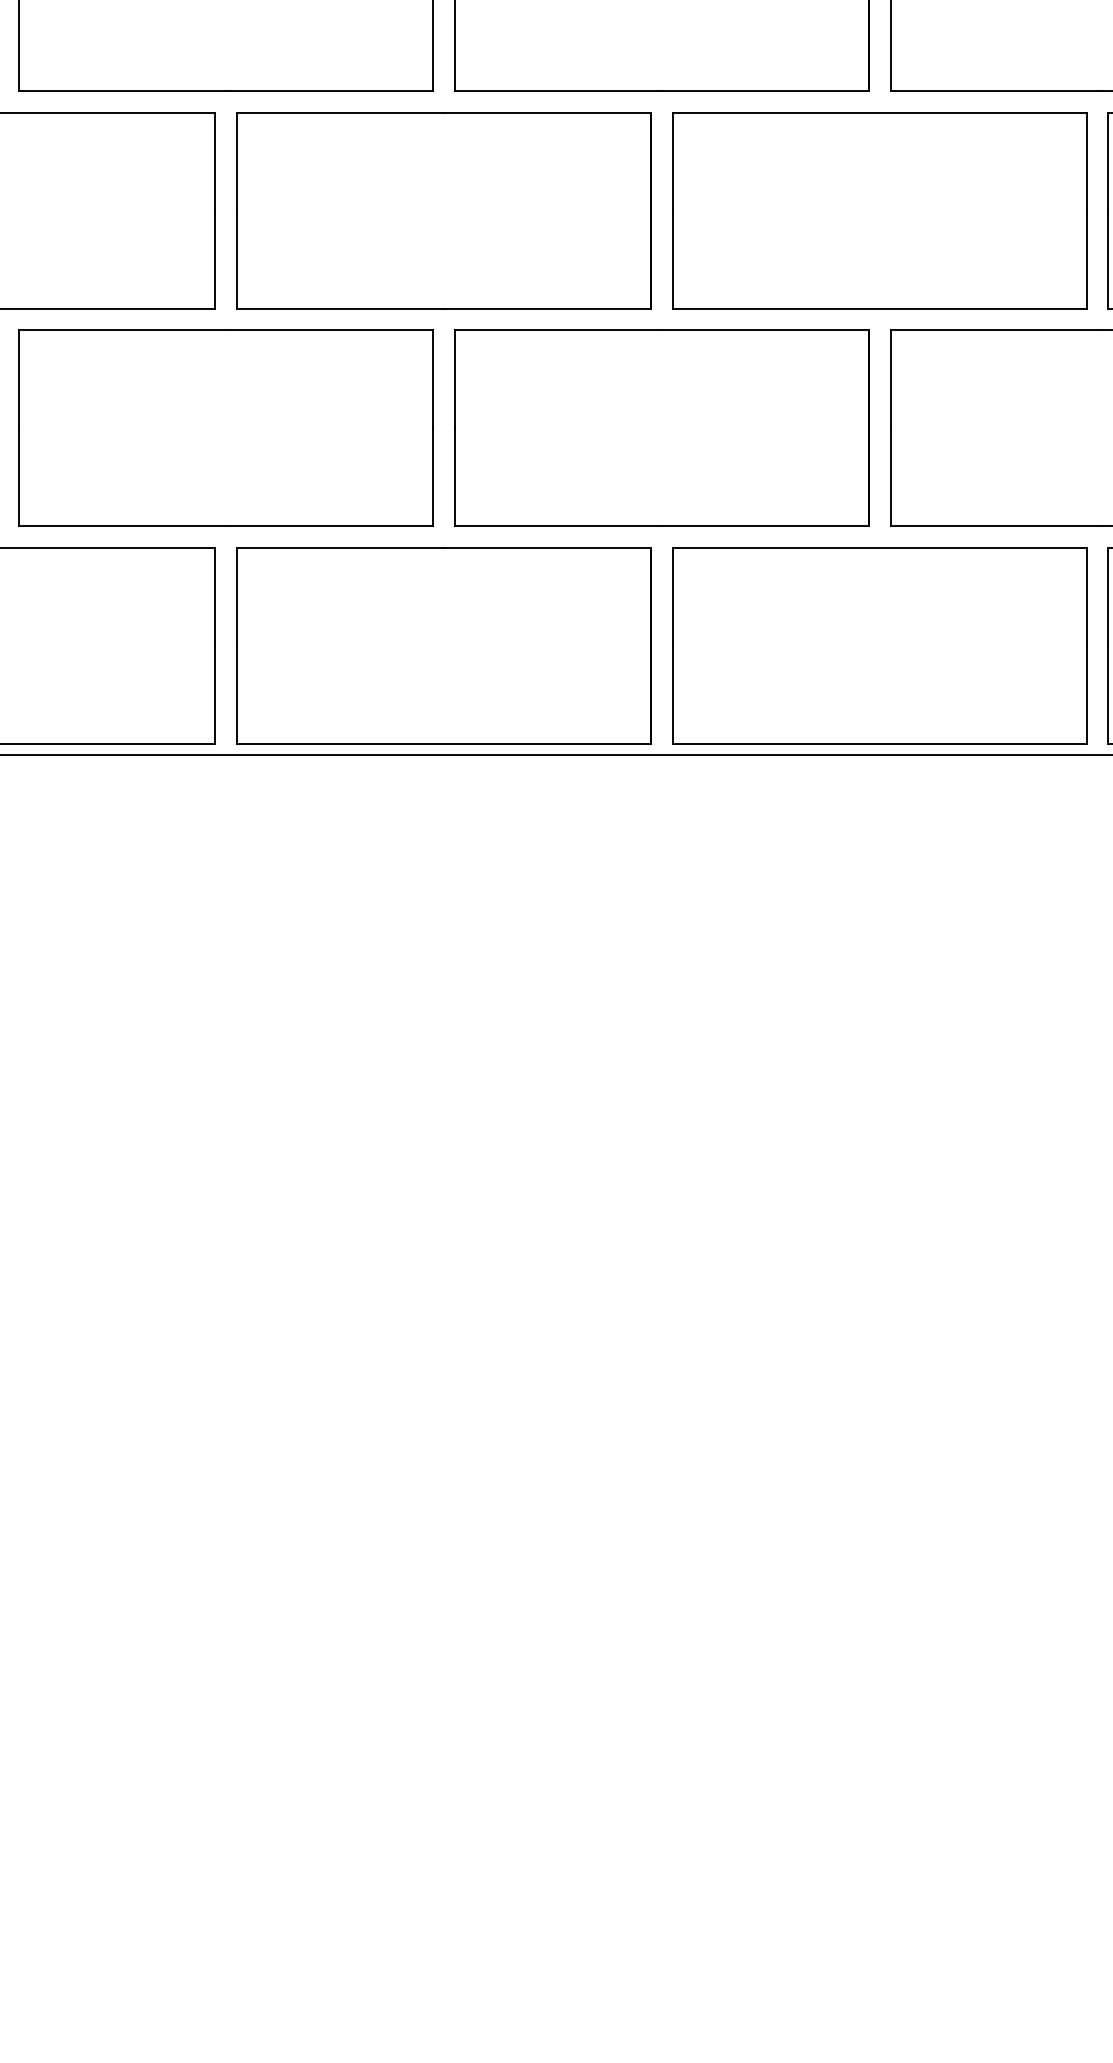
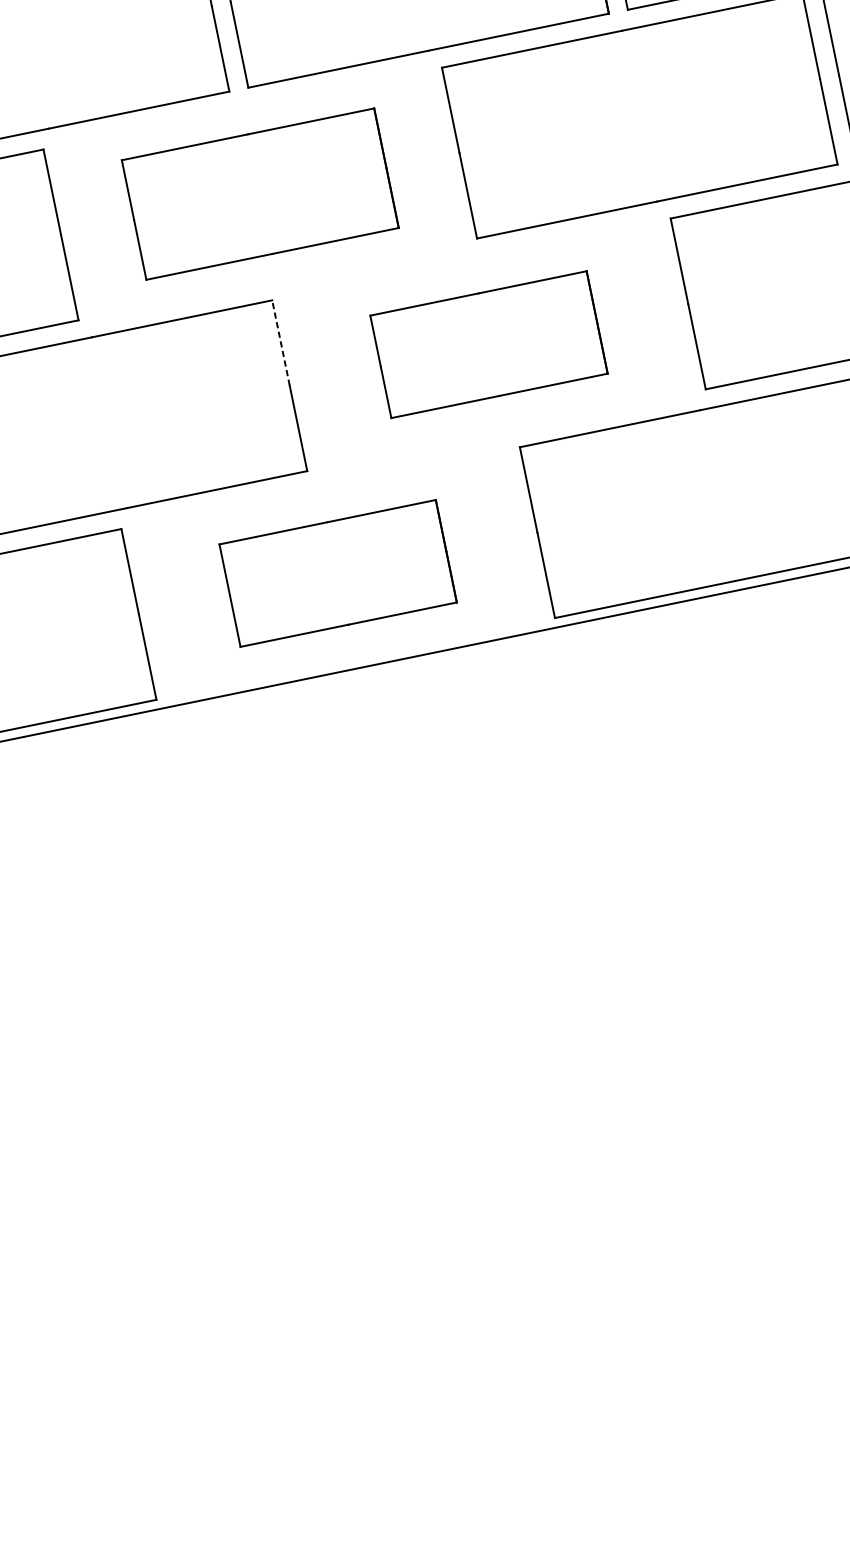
part: (443, 210) -> (259, 194), size x0.7
line: (433, 378) -> (281, 342), solid -> dashed
part: (661, 427) -> (488, 344), size x0.6
part: (443, 645) -> (337, 572), size x0.6

